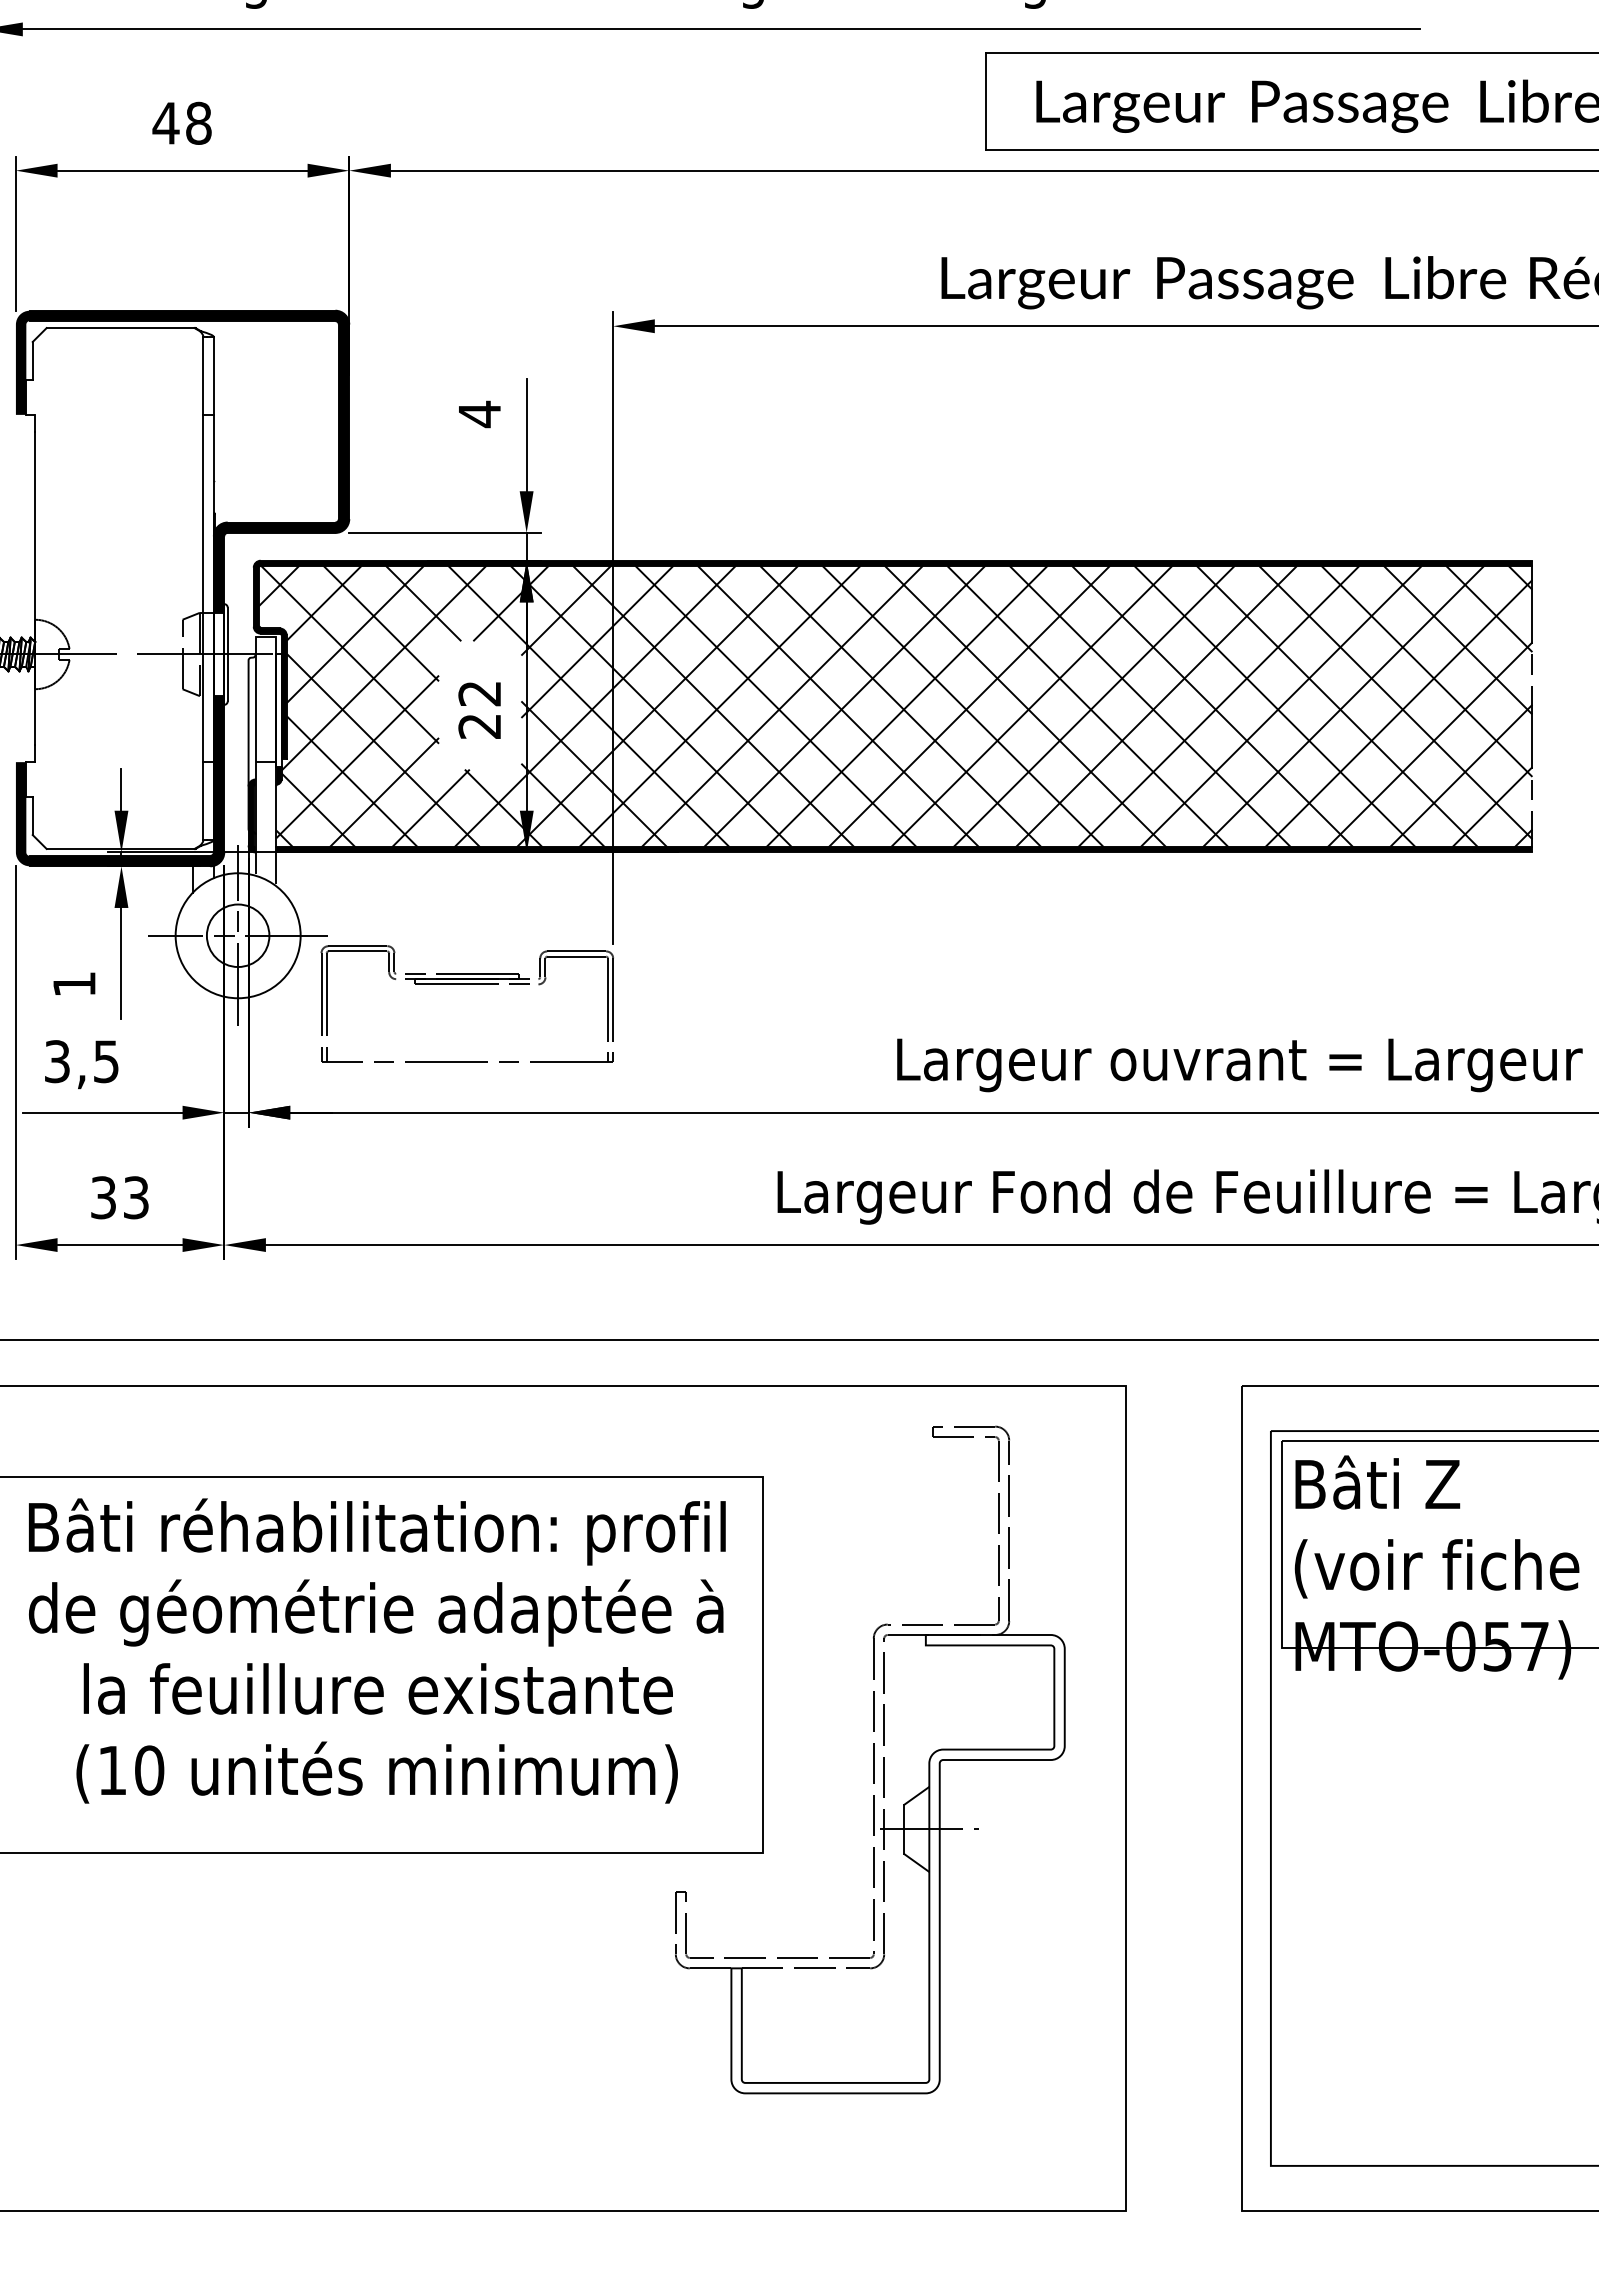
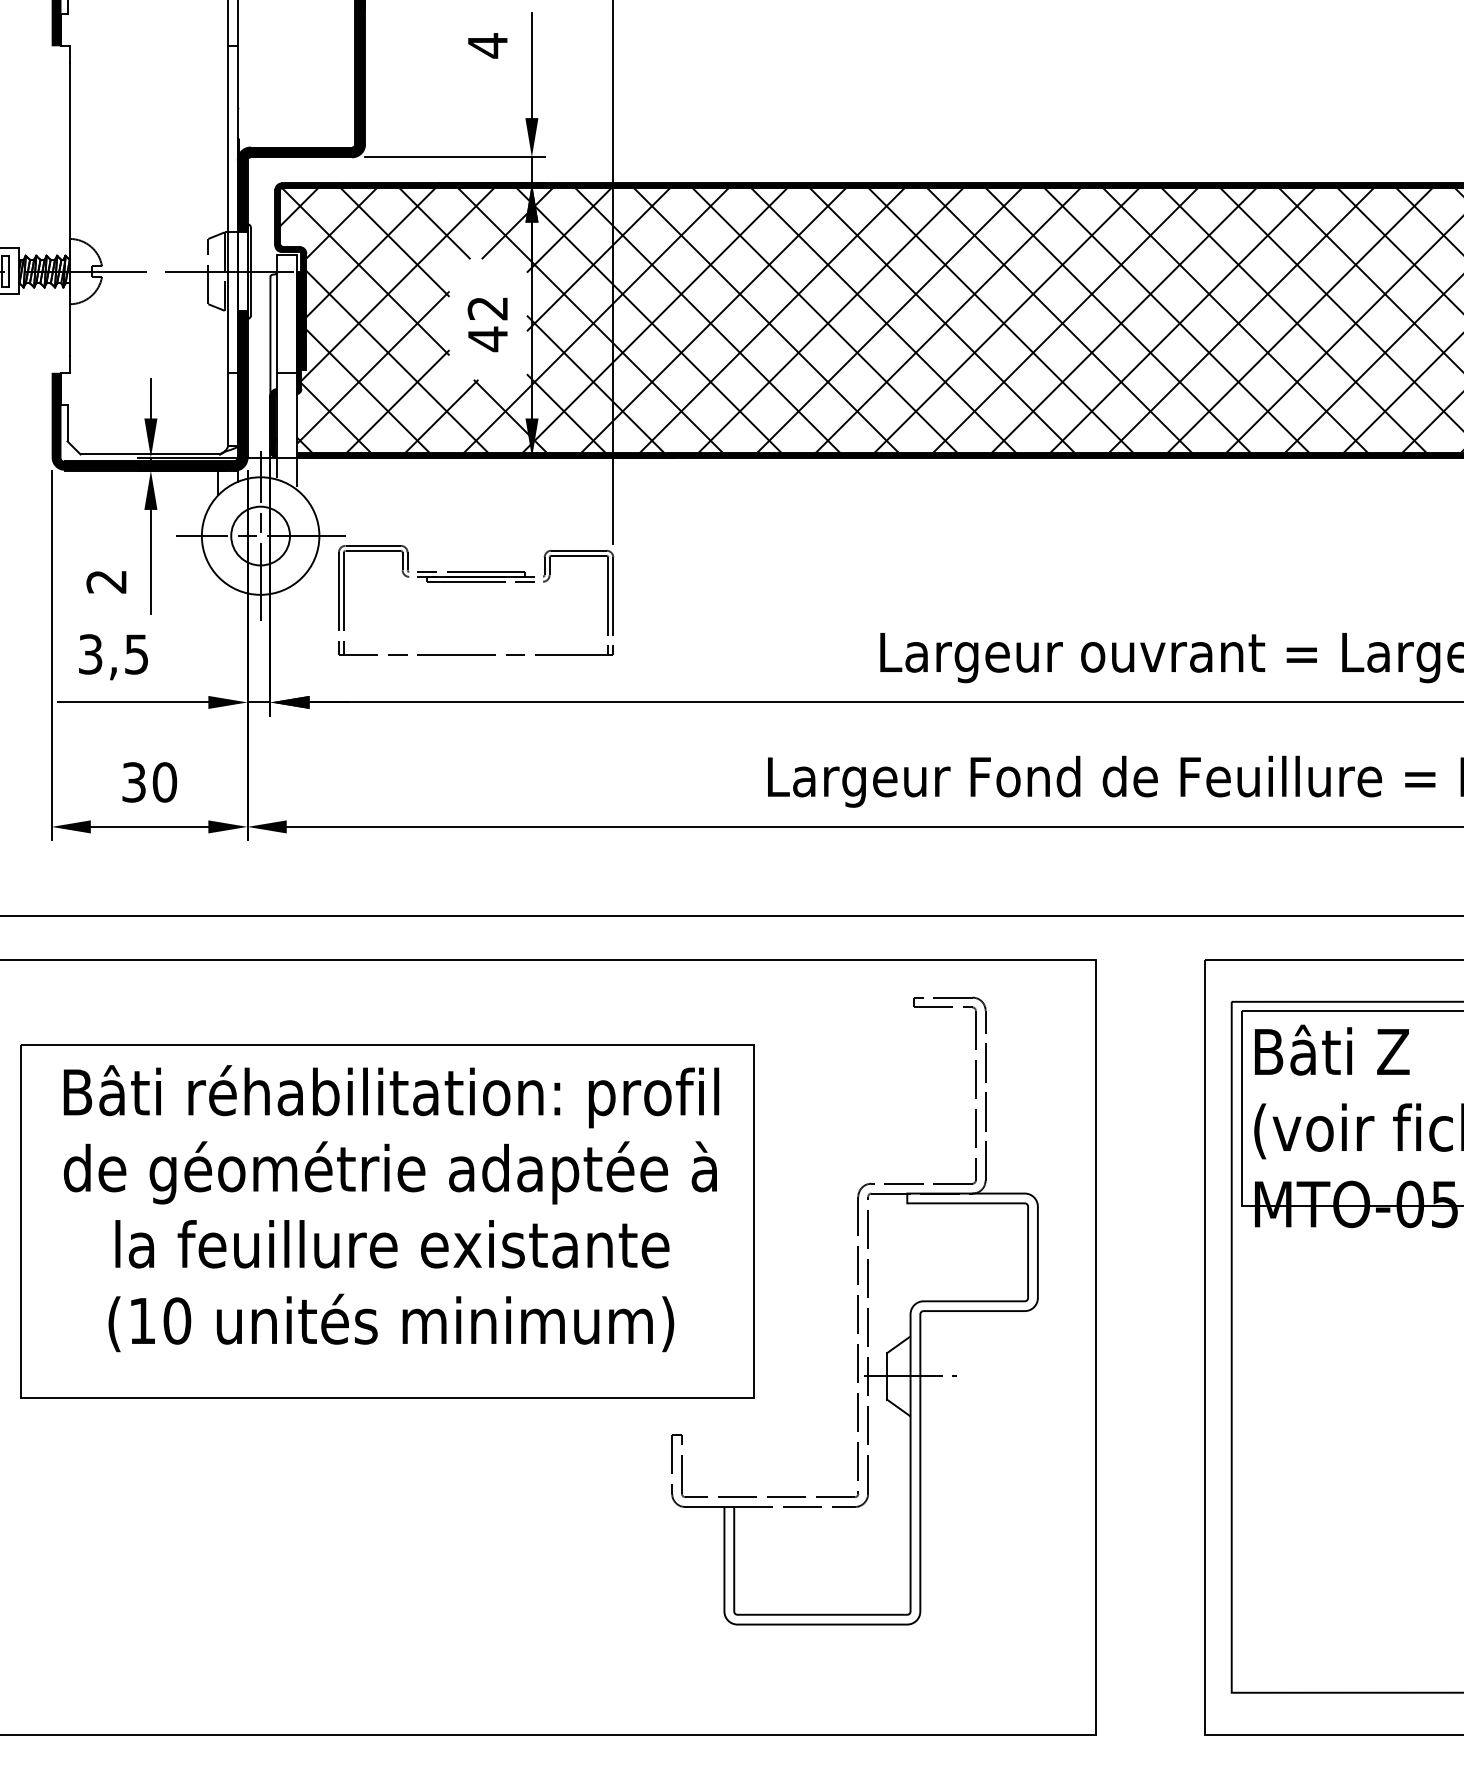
fill: (278, 710) -> (298, 324), added
text: (479, 726) -> (487, 339), 22 -> 42
text: (73, 984) -> (105, 581), 1 -> 2
text: (136, 1197) -> (165, 782), 33 -> 30

